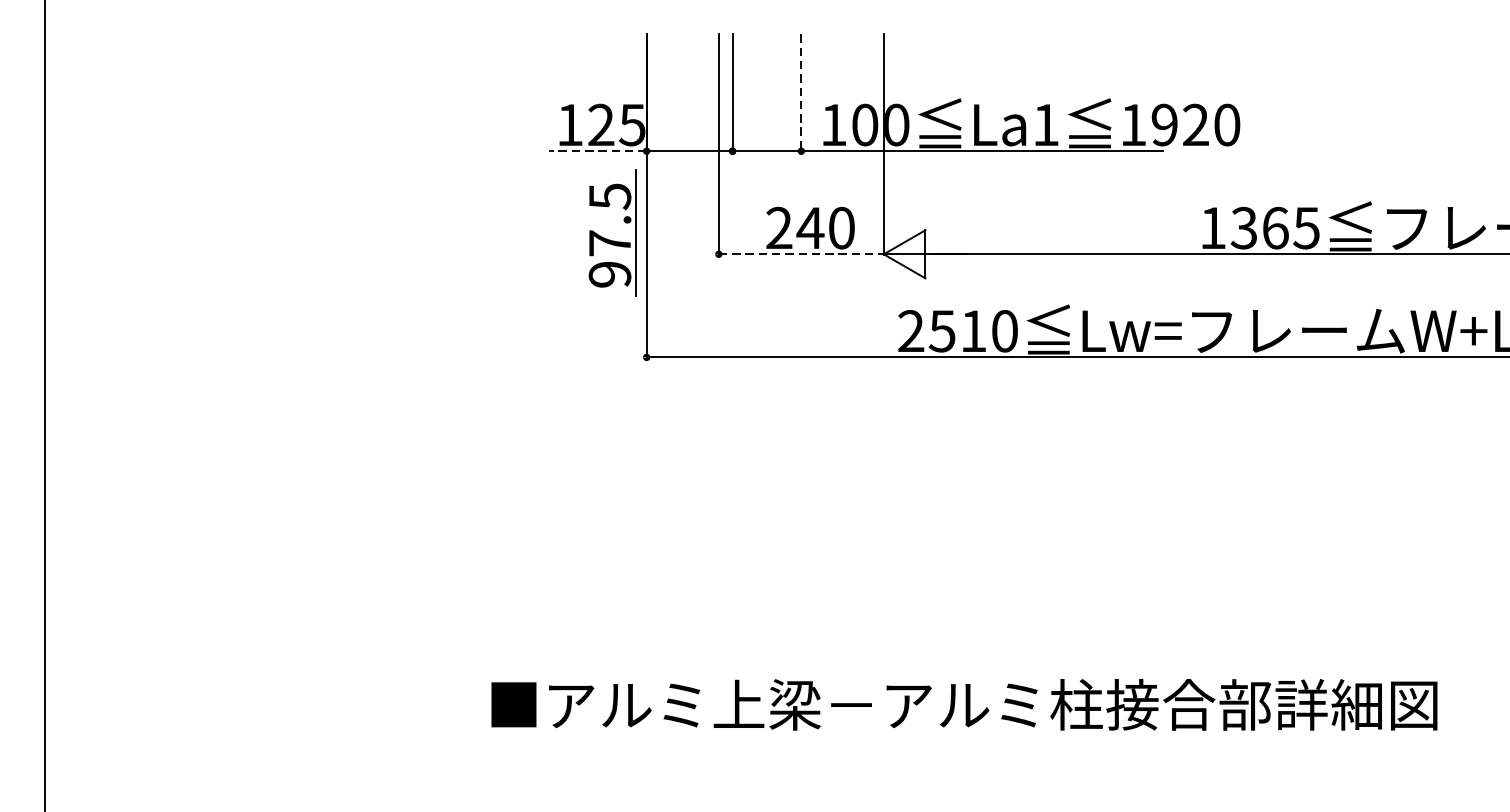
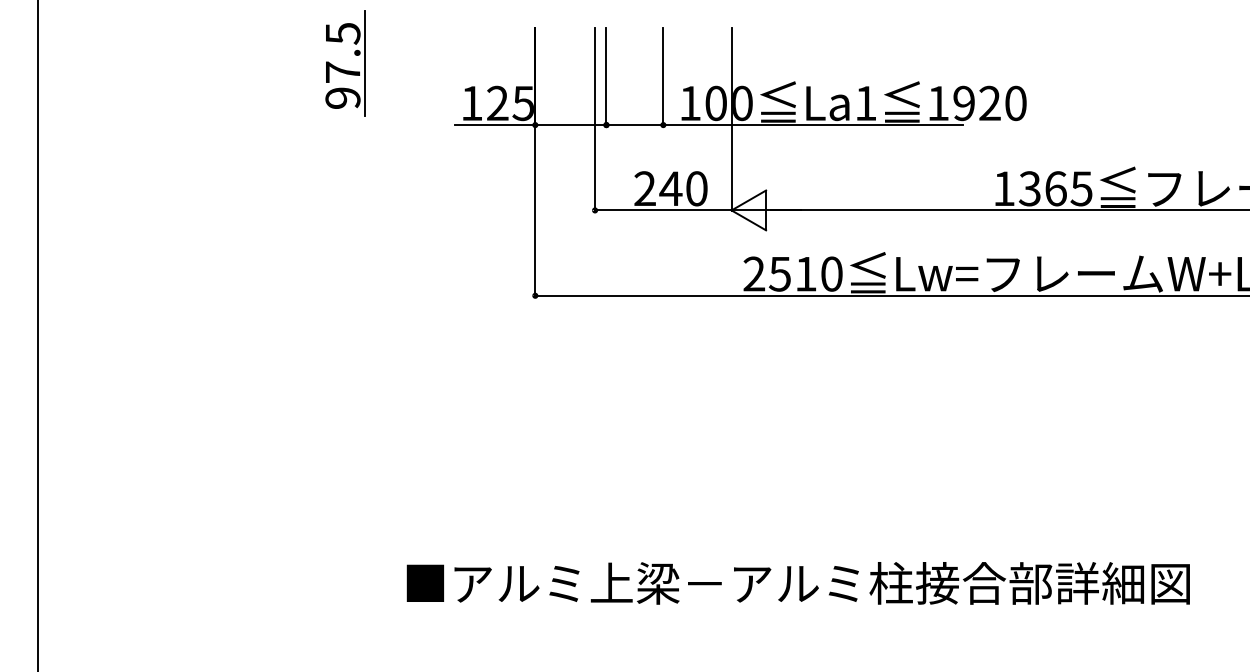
line: (801, 93) -> (663, 77), dashed -> solid
line: (597, 151) -> (494, 125), dashed -> solid
part: (611, 239) -> (344, 69), moved
line: (801, 254) -> (663, 210), dashed -> solid

